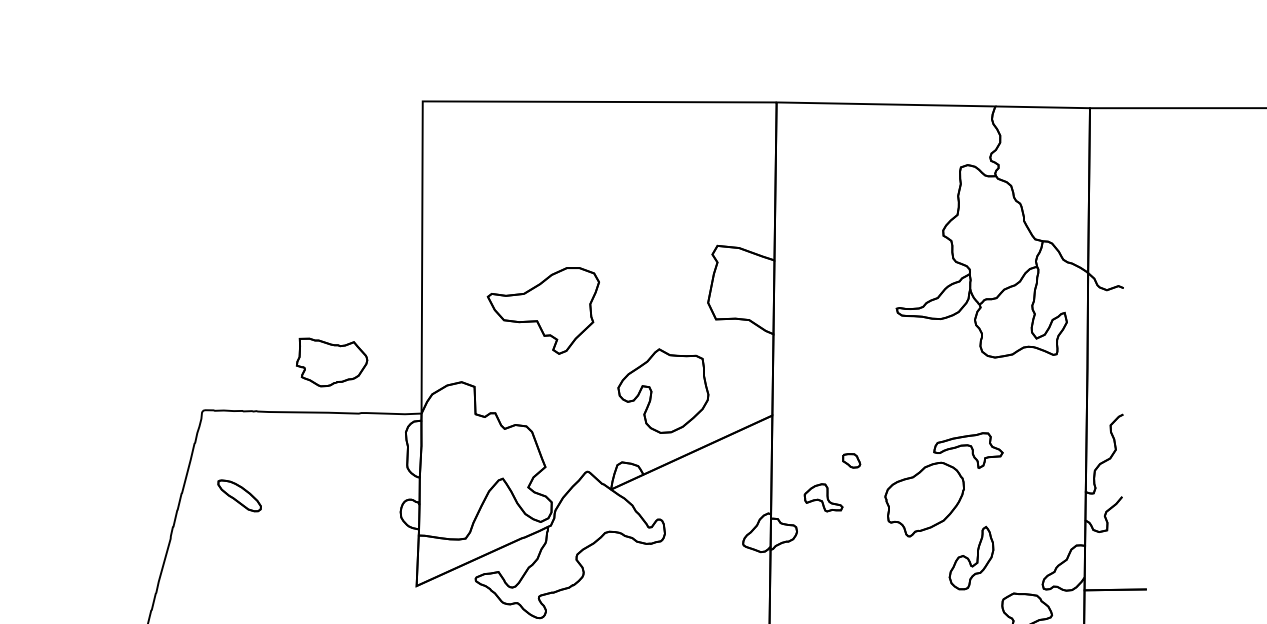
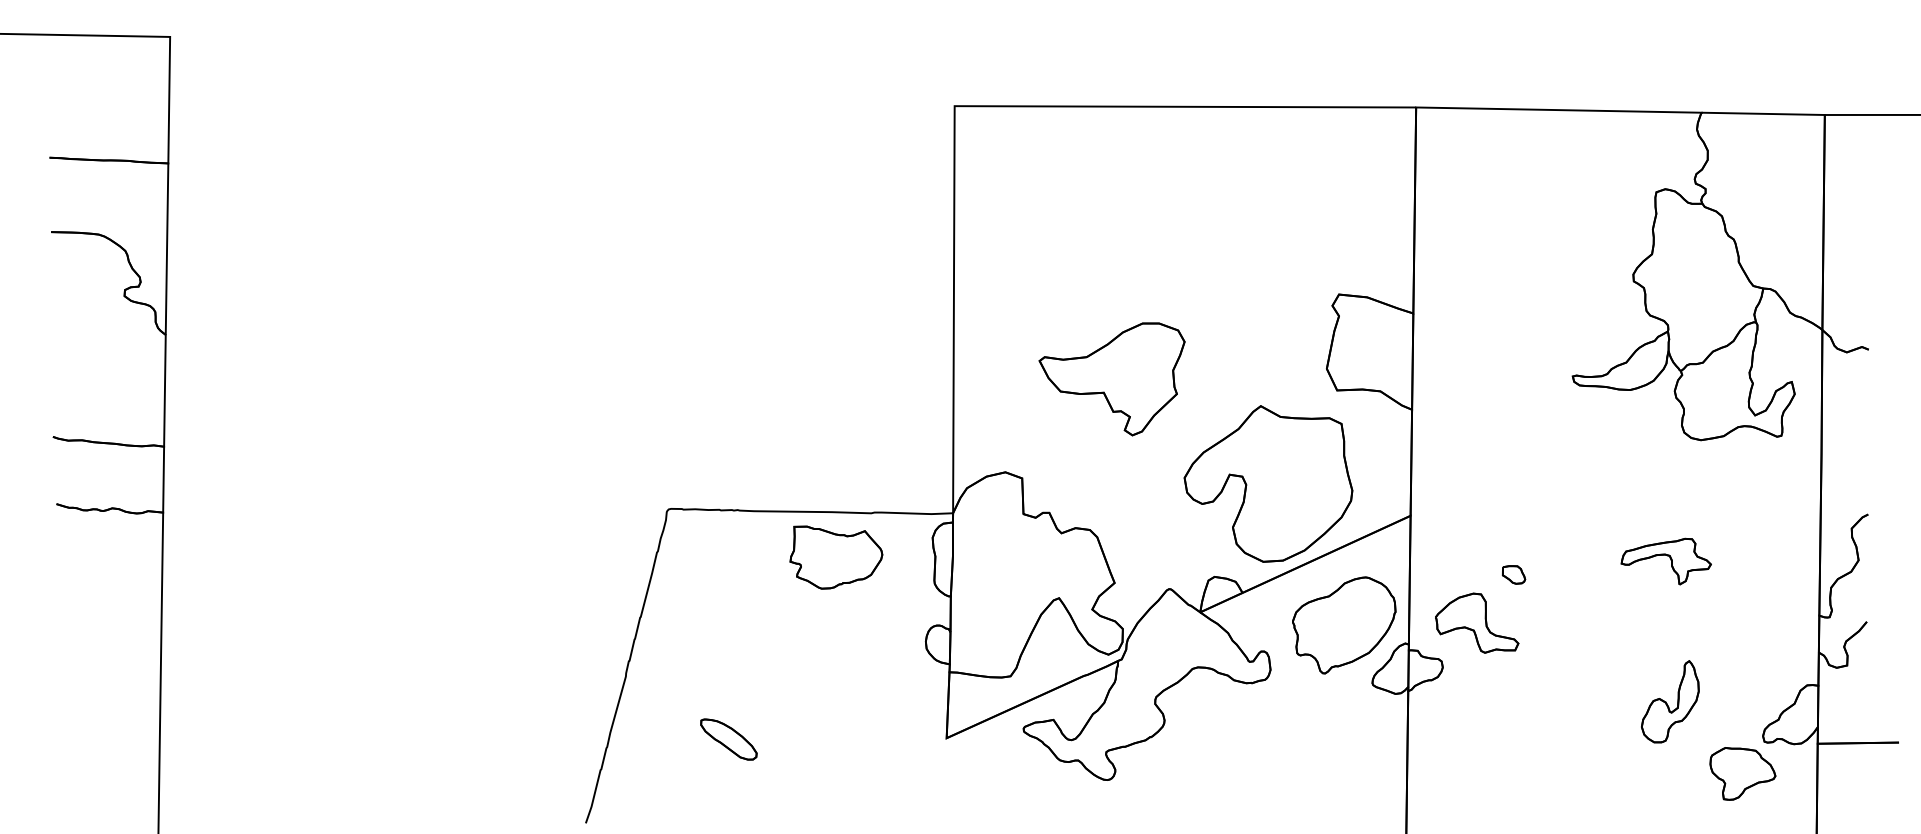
part: (332, 362) -> (836, 557), moved
part: (663, 390) -> (1268, 483), size x1.43
part: (239, 495) -> (728, 739), moved
part: (823, 497) -> (1477, 622), size x1.67
part: (924, 499) -> (1344, 625), moved

